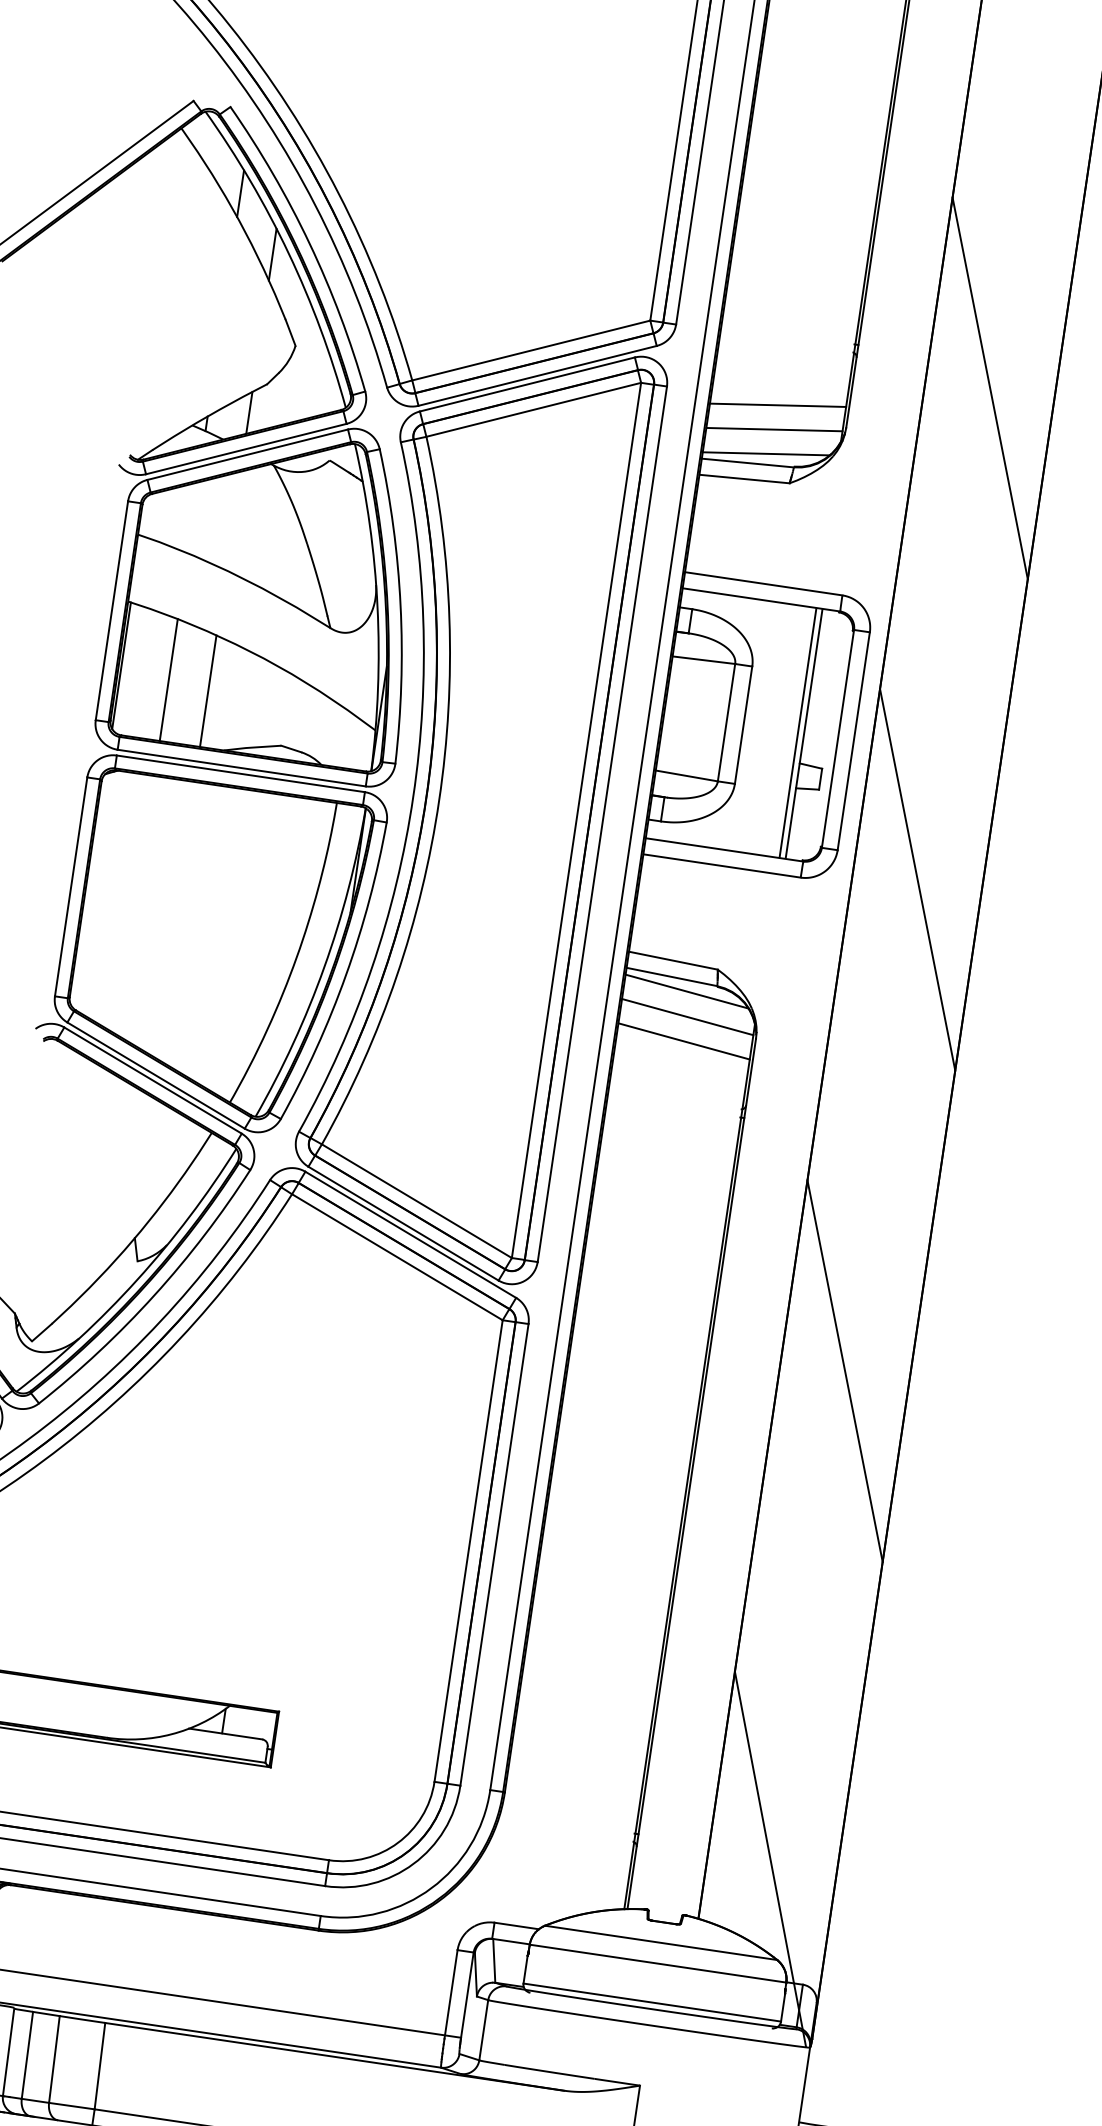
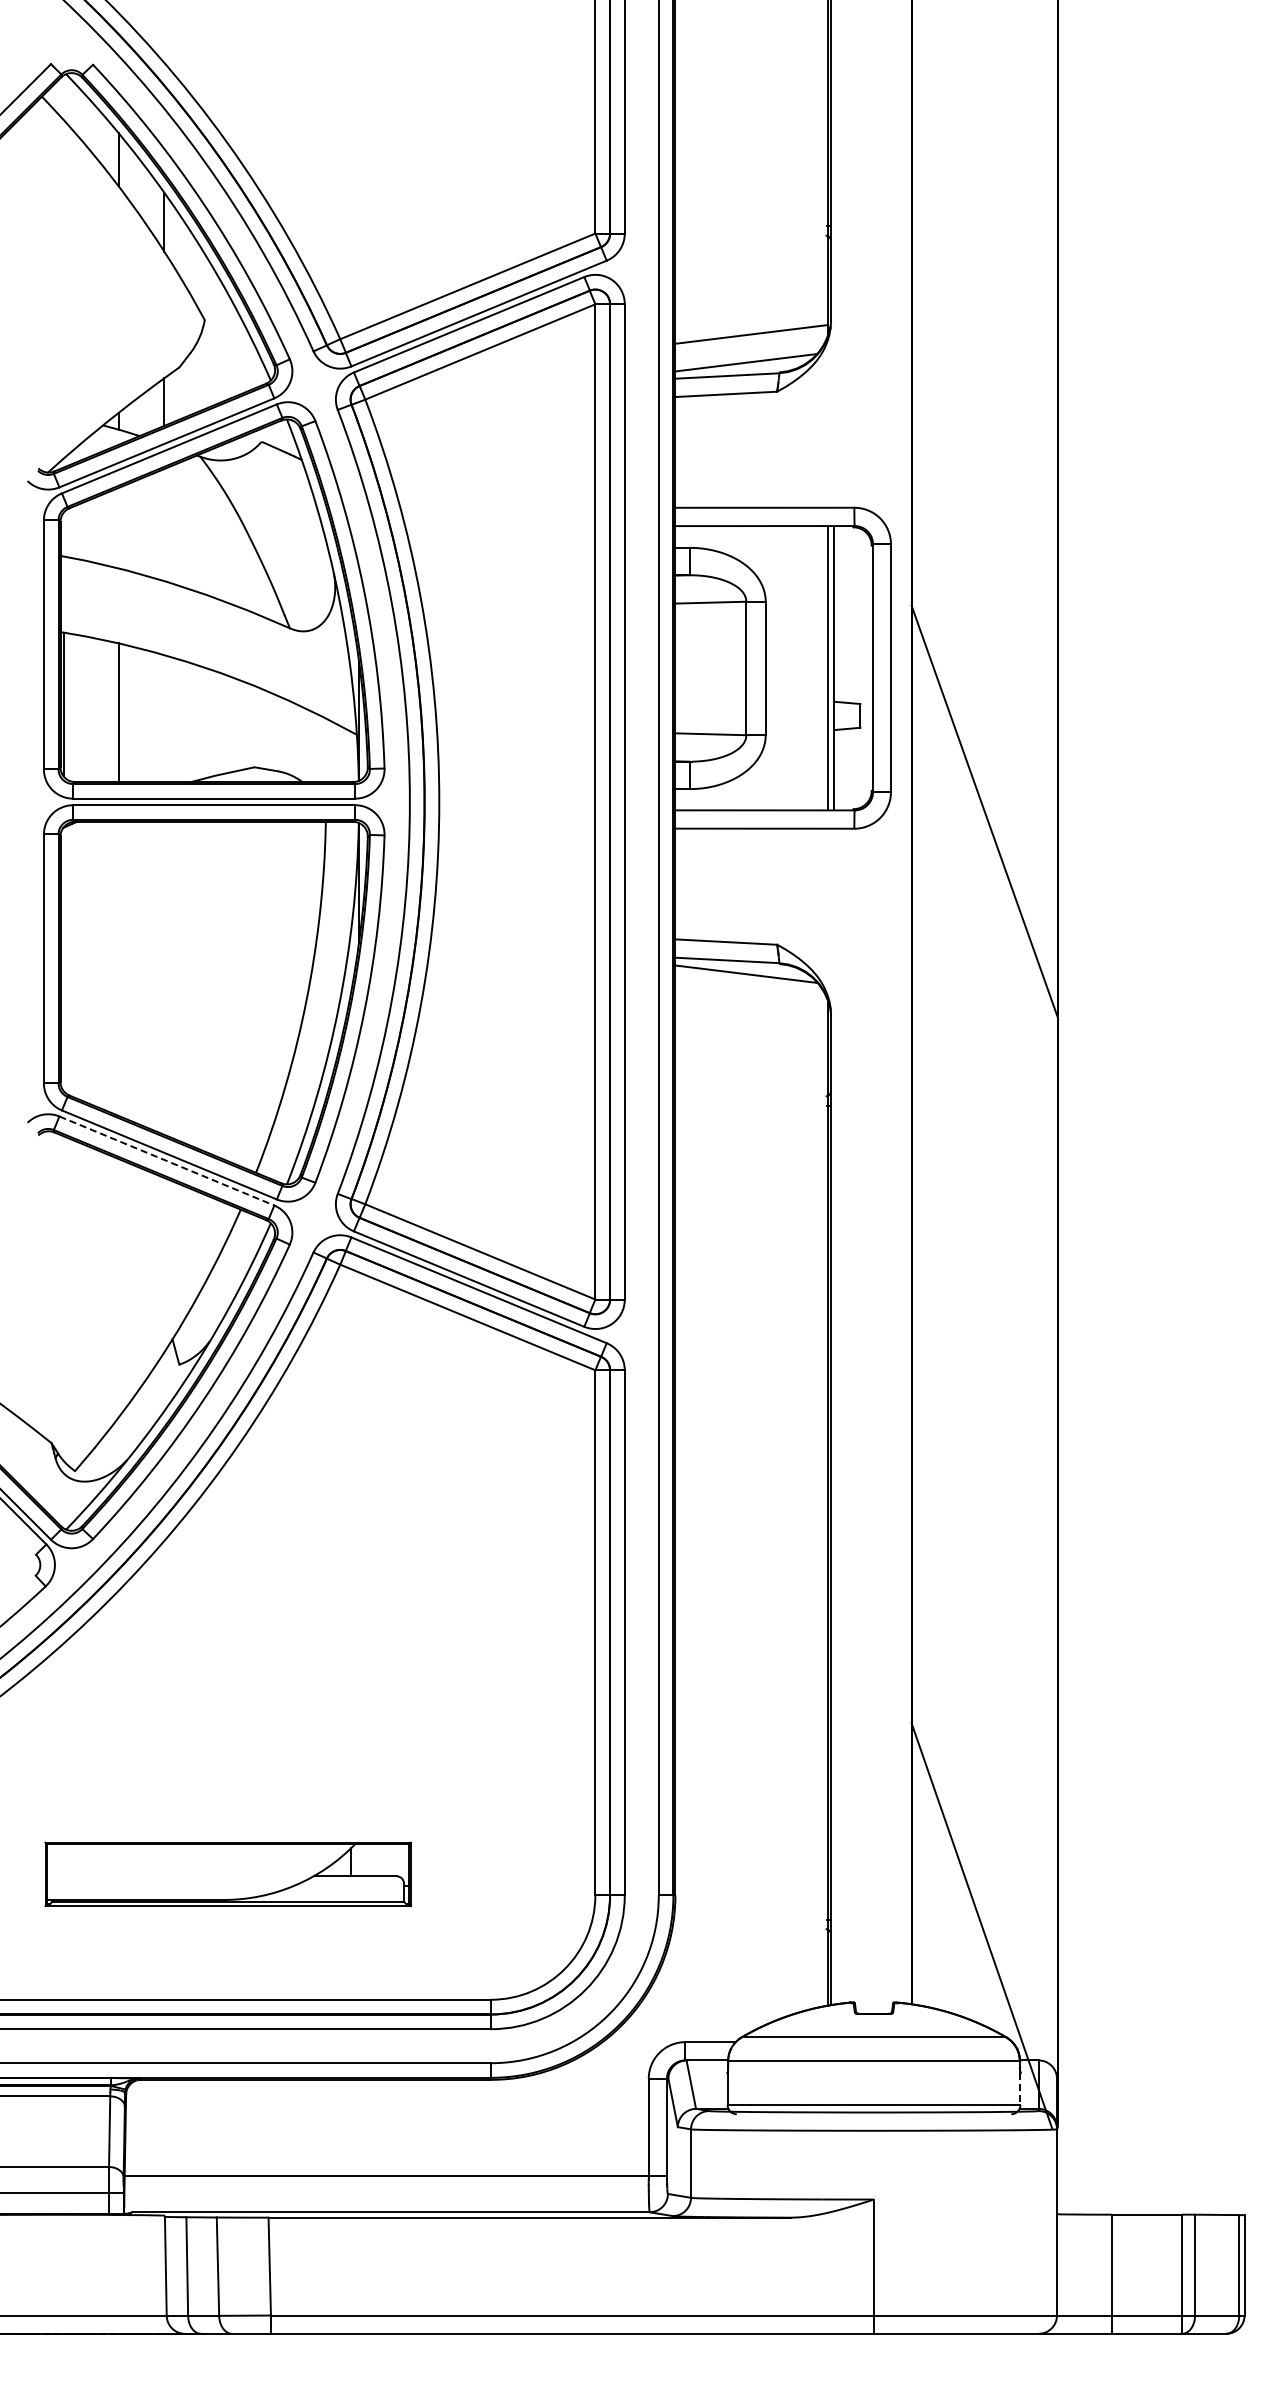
line: (990, 387) -> (984, 252), removed
line: (778, 405) -> (751, 306), removed
line: (208, 691) -> (164, 718), removed
line: (687, 1017) -> (751, 1002), removed
line: (684, 1040) -> (751, 1029), removed
line: (153, 1081) -> (167, 1161), solid -> dashed
line: (844, 1370) -> (984, 1370), removed
line: (783, 2007) -> (1020, 2089), solid -> dashed

